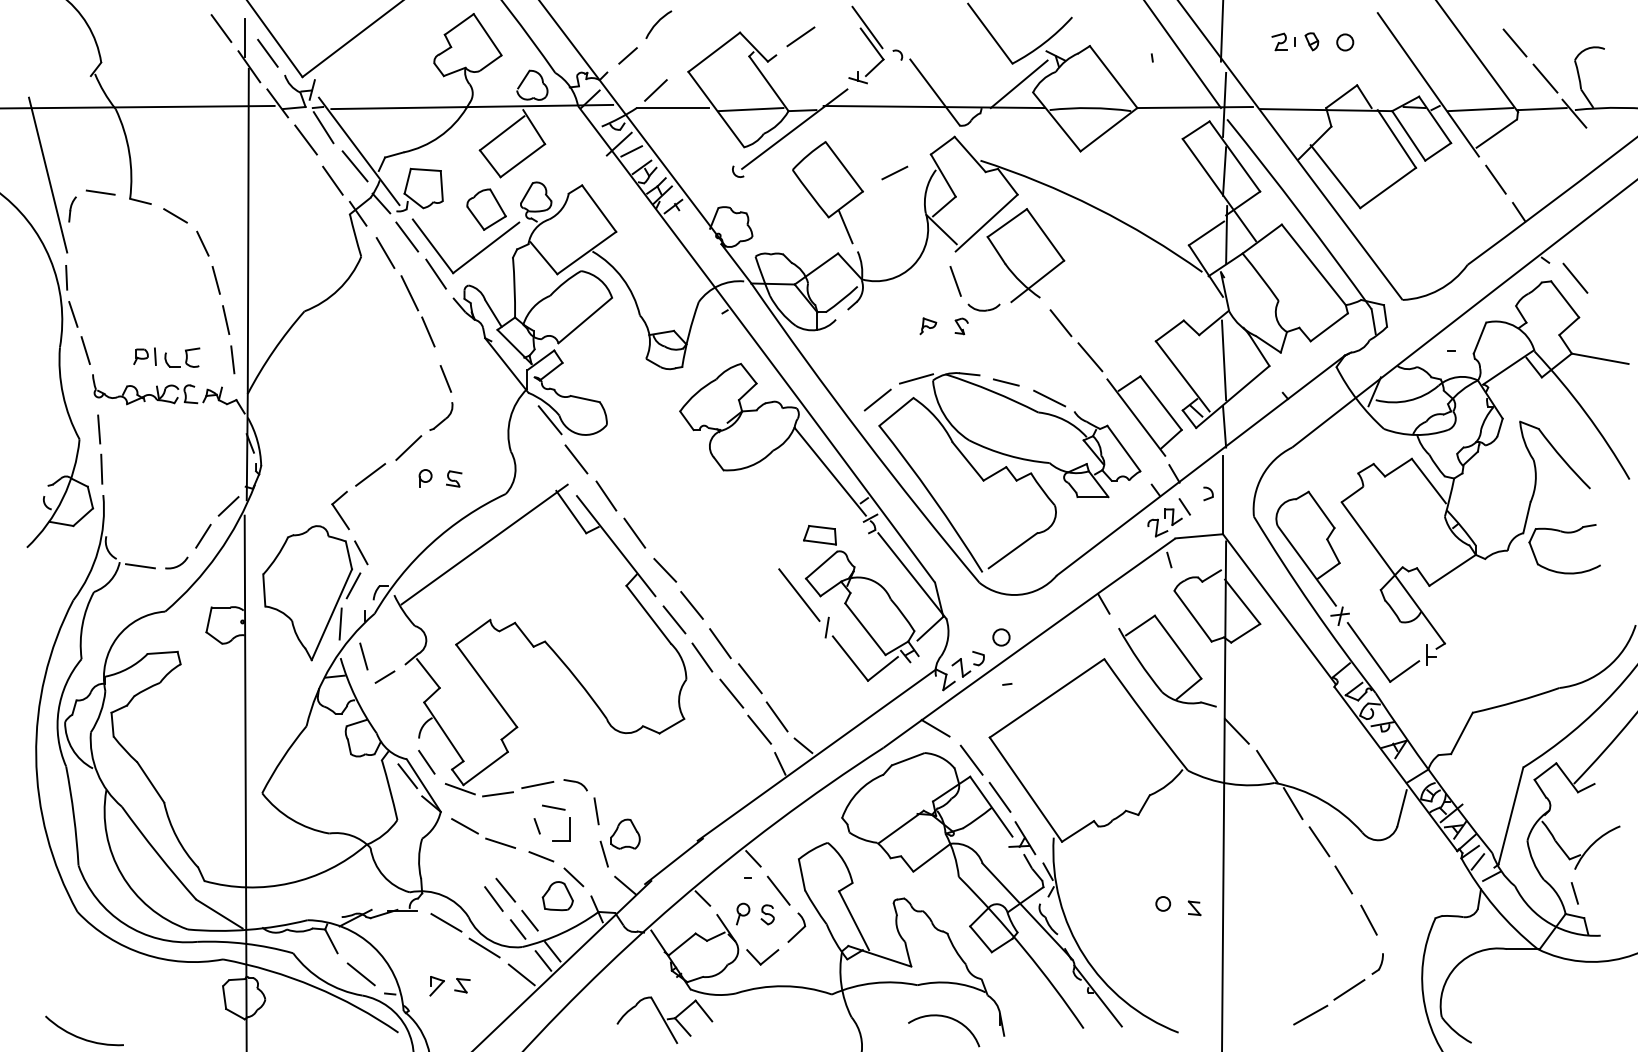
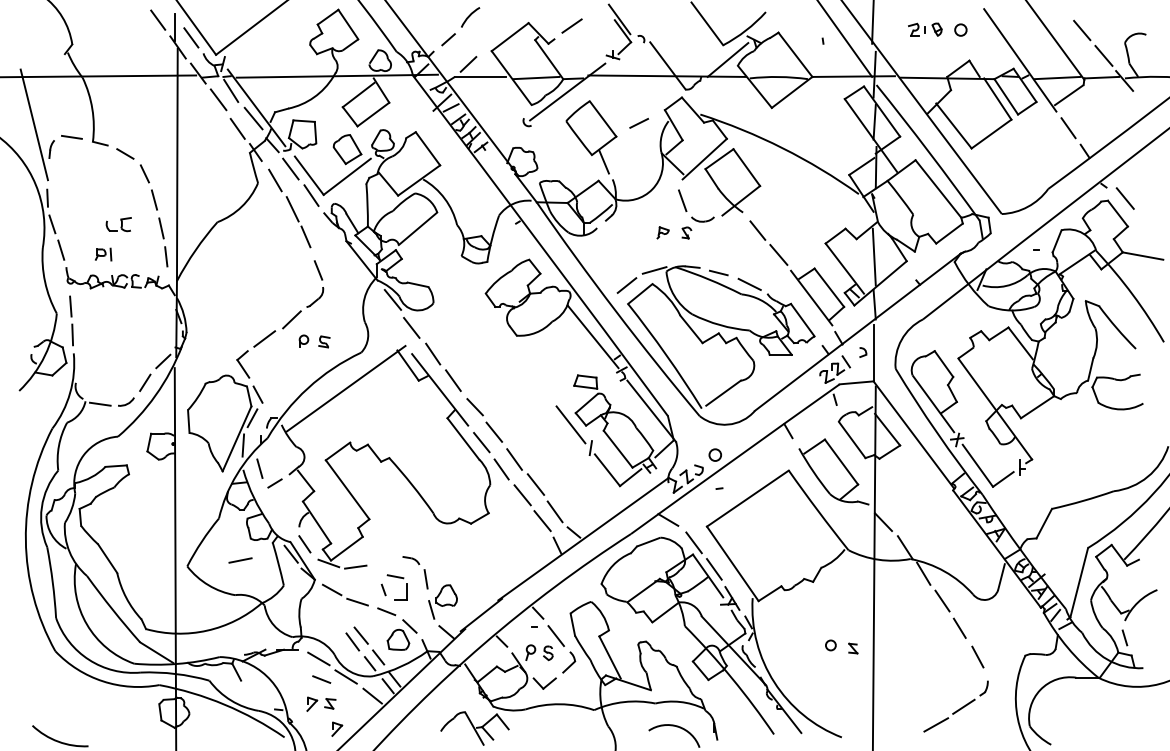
part: (182, 357) -> (118, 224), moved
line: (537, 784) -> (240, 560), moved
line: (450, 951) -> (321, 679), added
line: (360, 974) -> (257, 695), removed
part: (471, 1021) -> (336, 729), added

